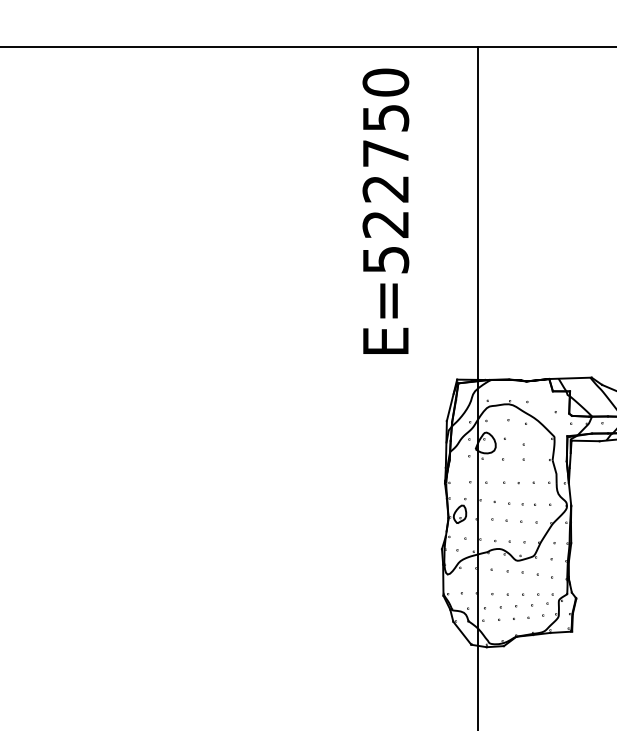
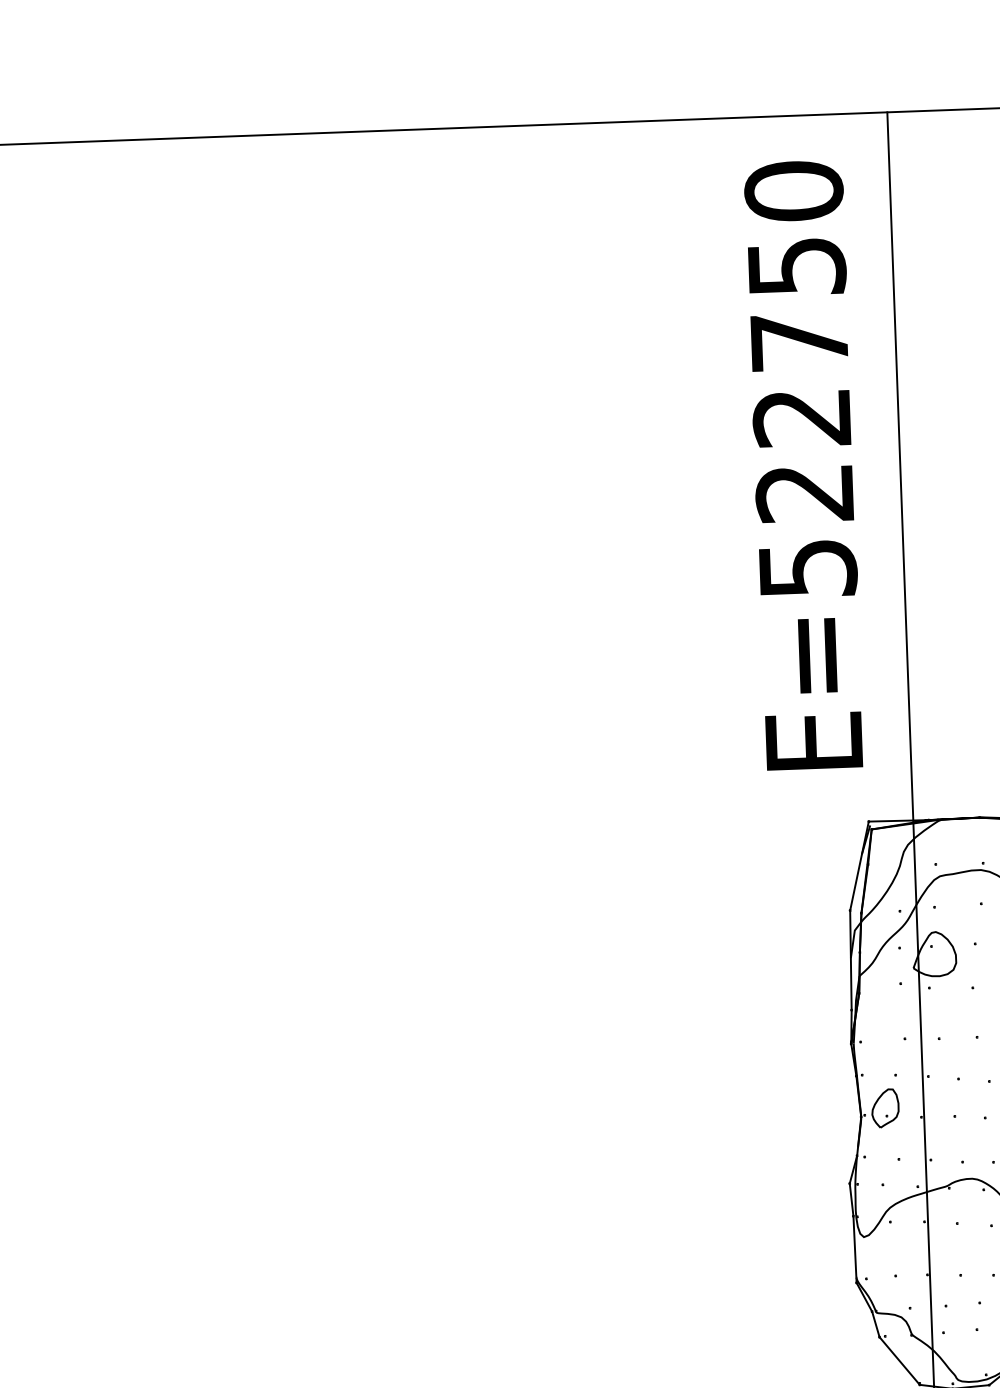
text: (385, 210) -> (803, 463), moved

